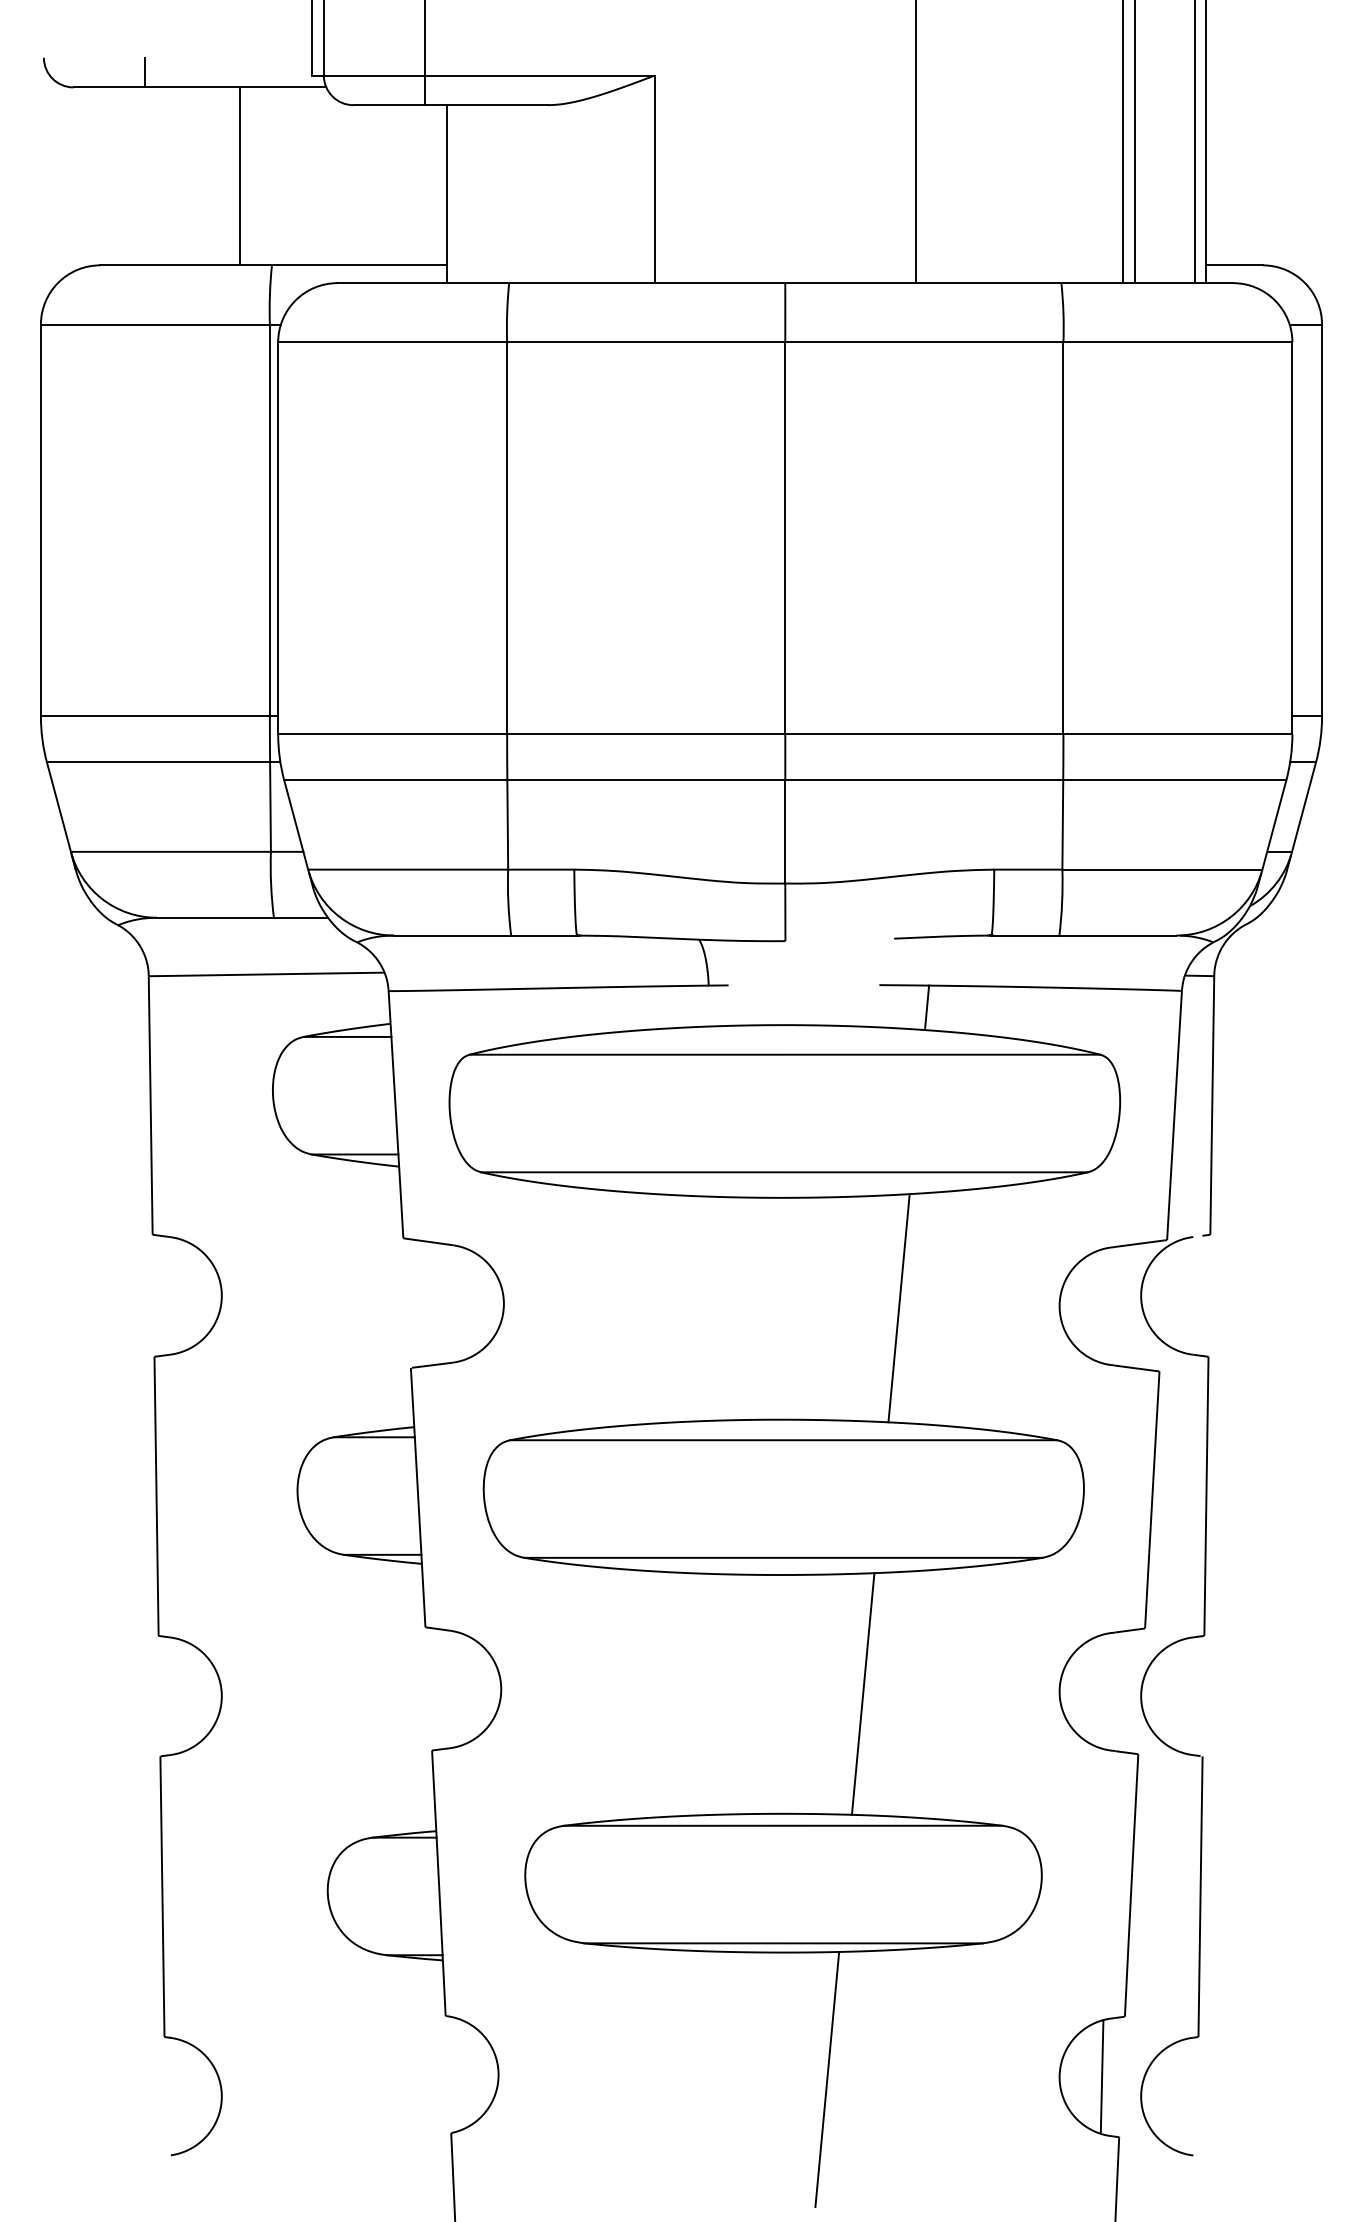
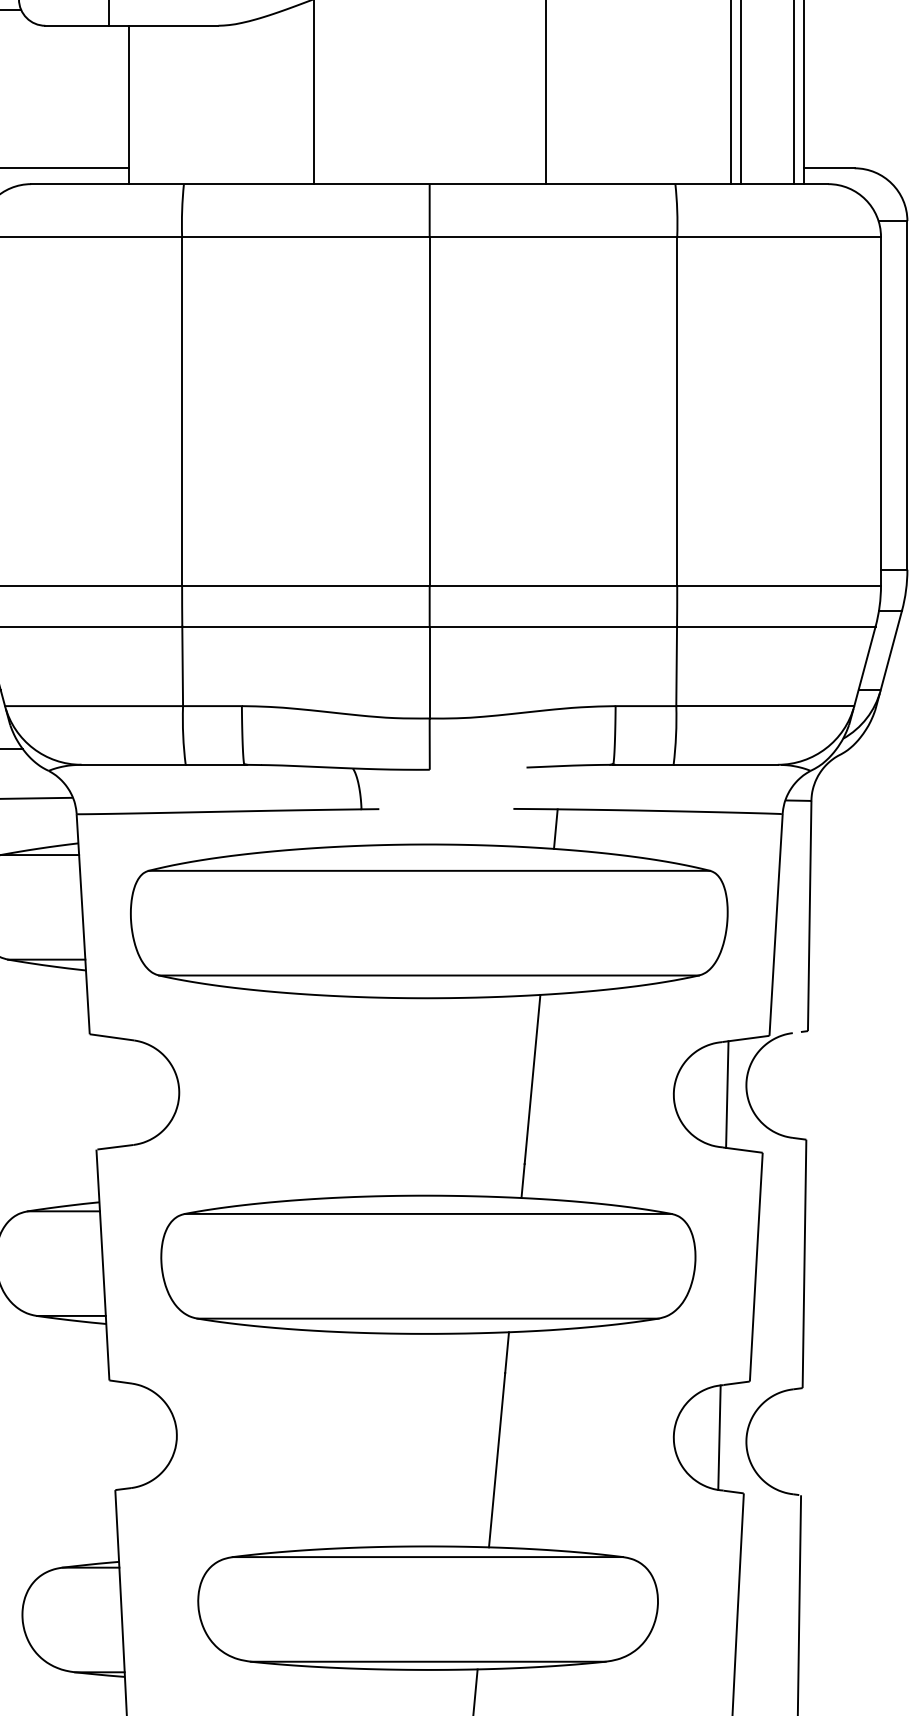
line: (1119, 1306) -> (727, 1094), added
line: (1110, 1691) -> (719, 1437), added

